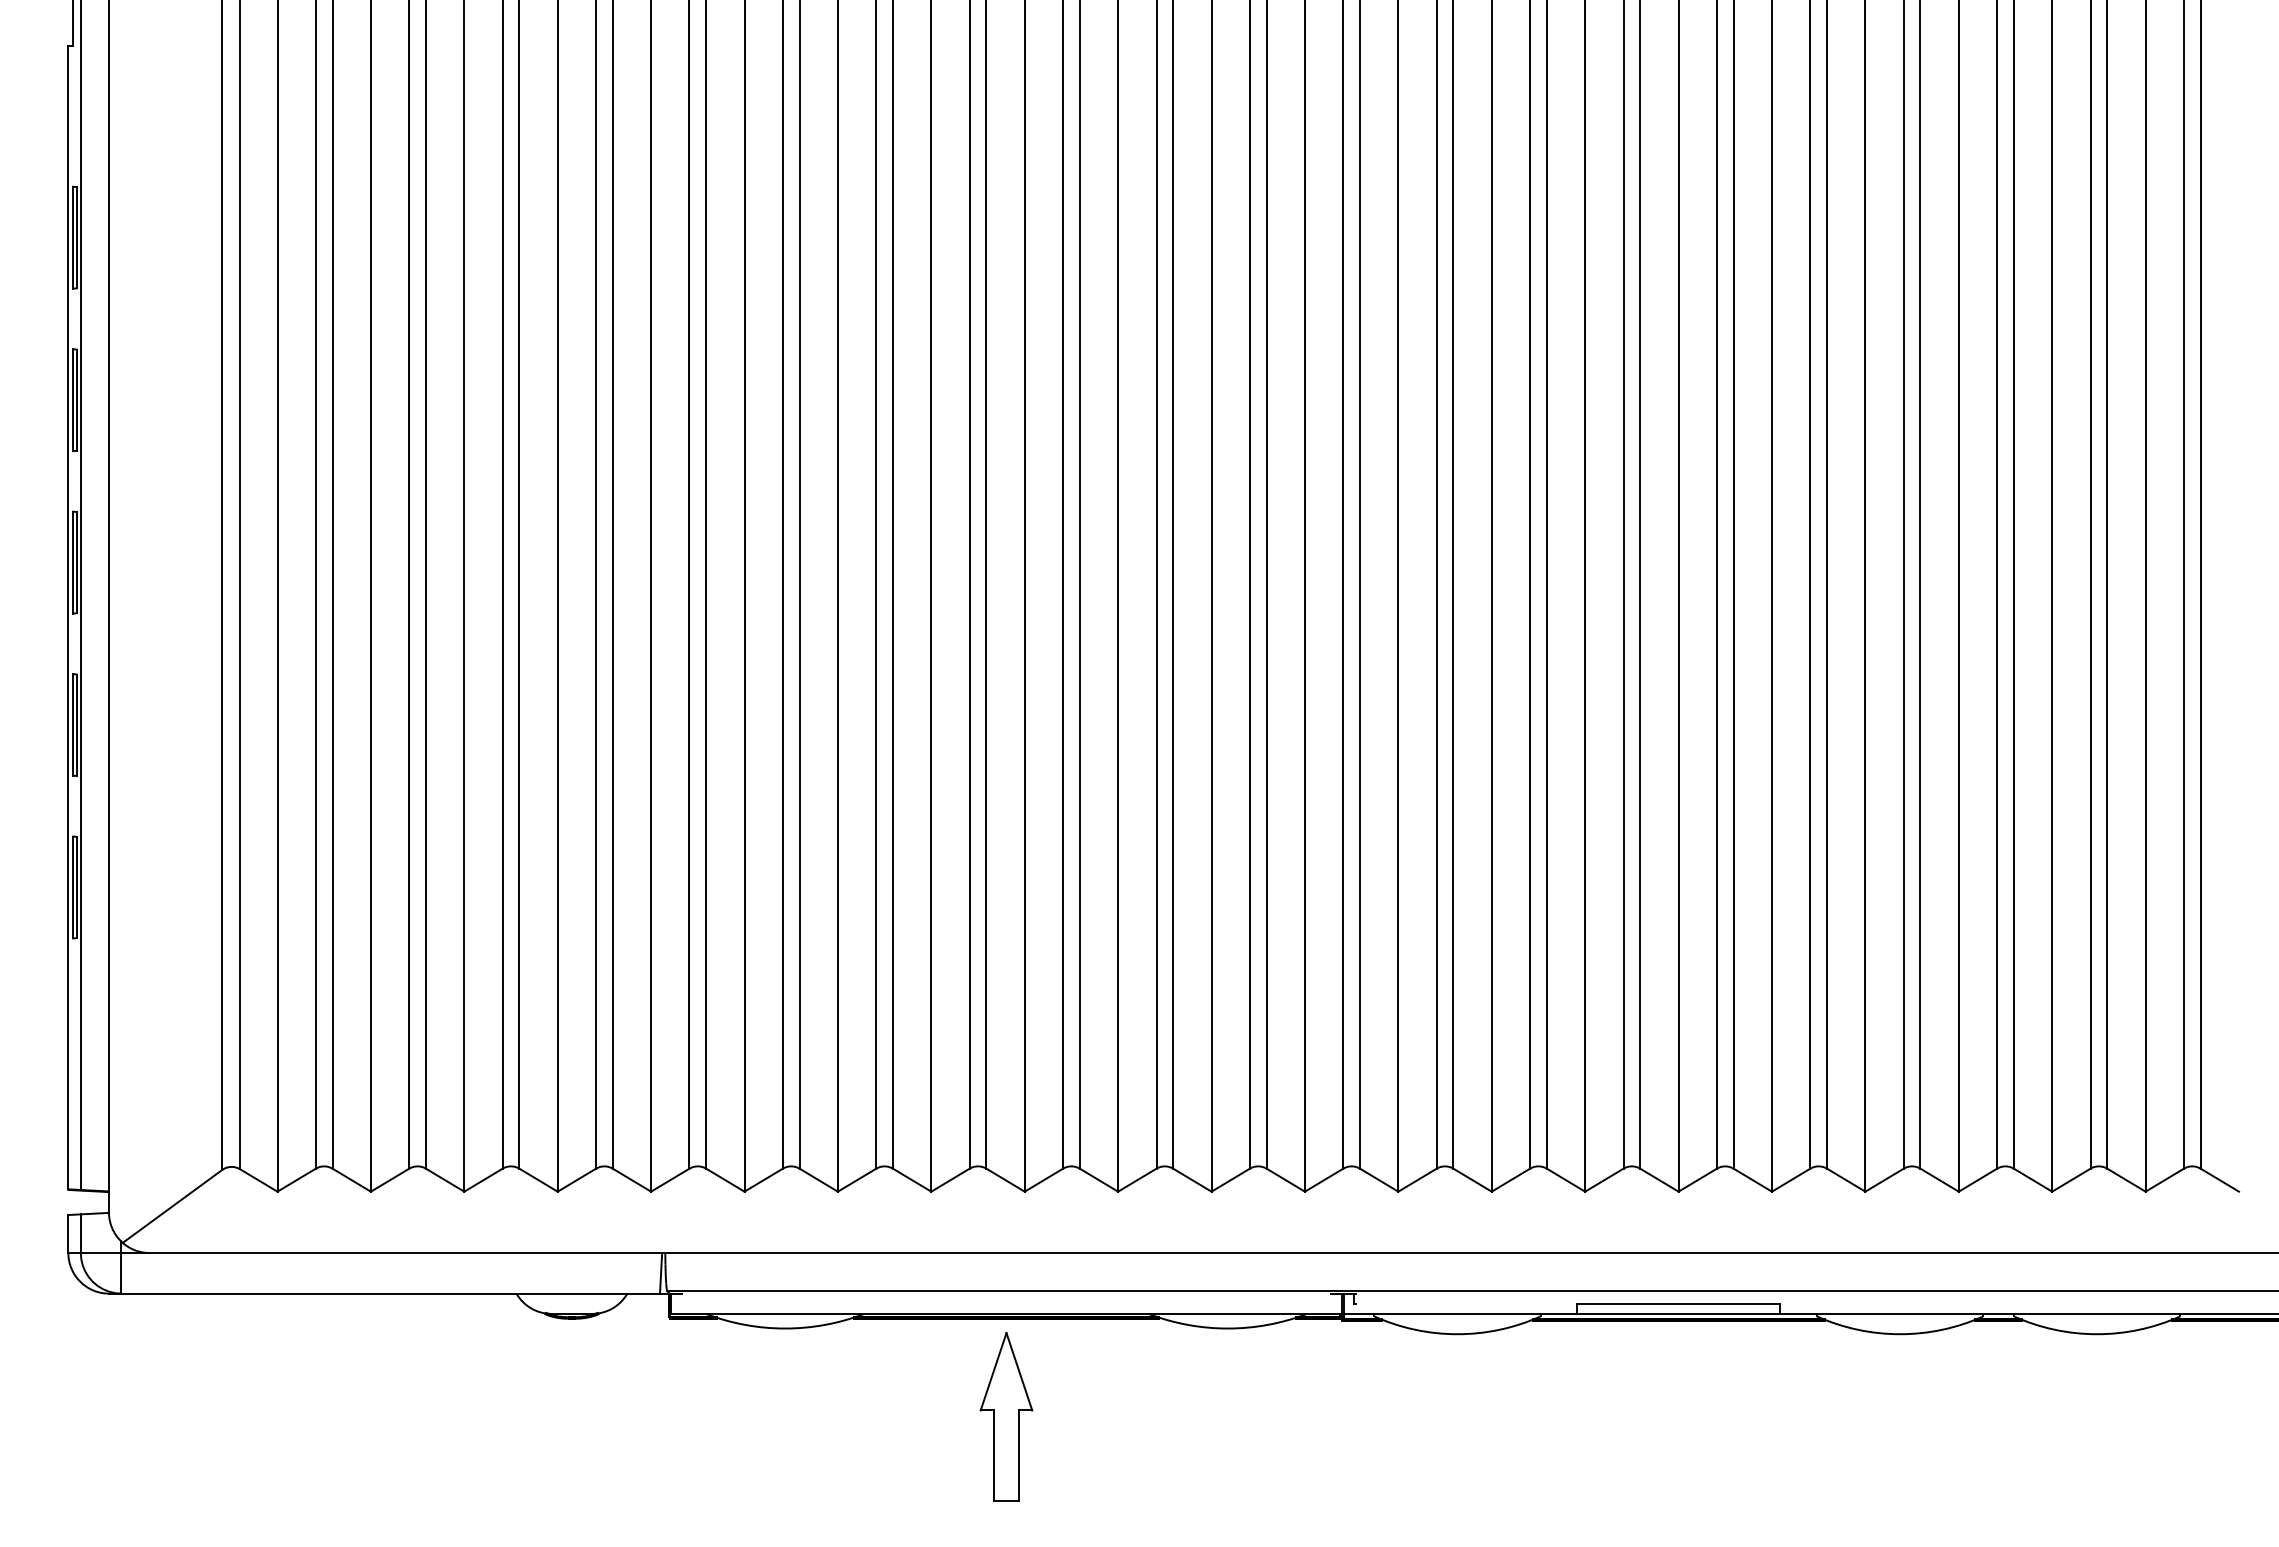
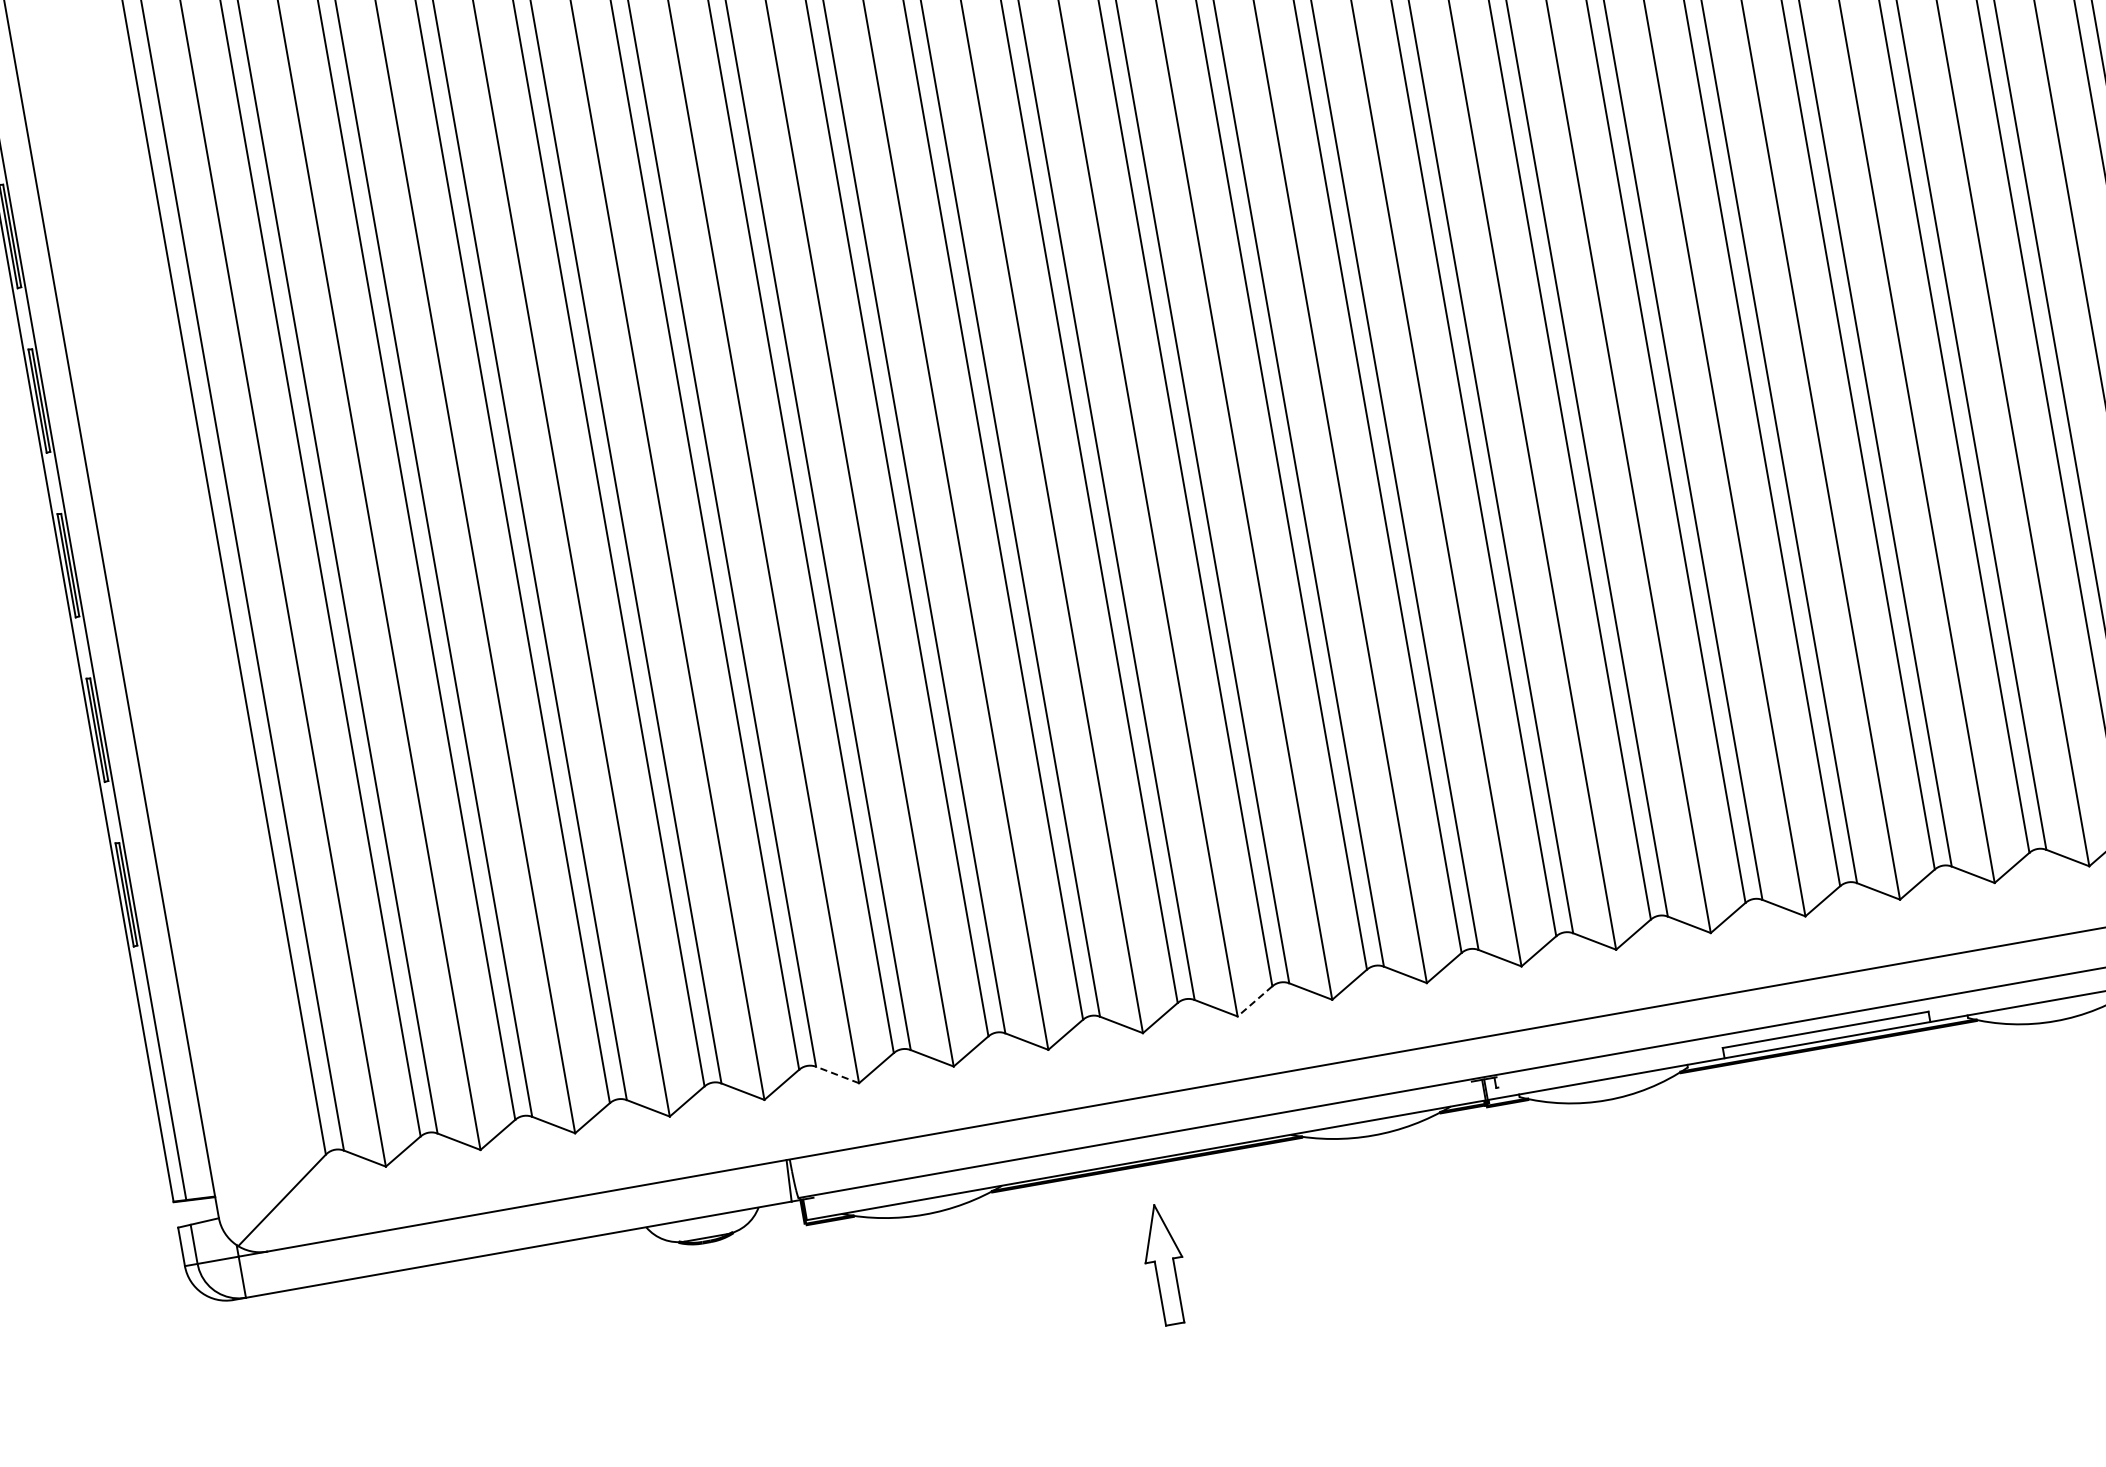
line: (724, 1179) -> (836, 1074), solid -> dashed
line: (1136, 1180) -> (1254, 1001), solid -> dashed
part: (1006, 1416) -> (1164, 1264), size x0.7

